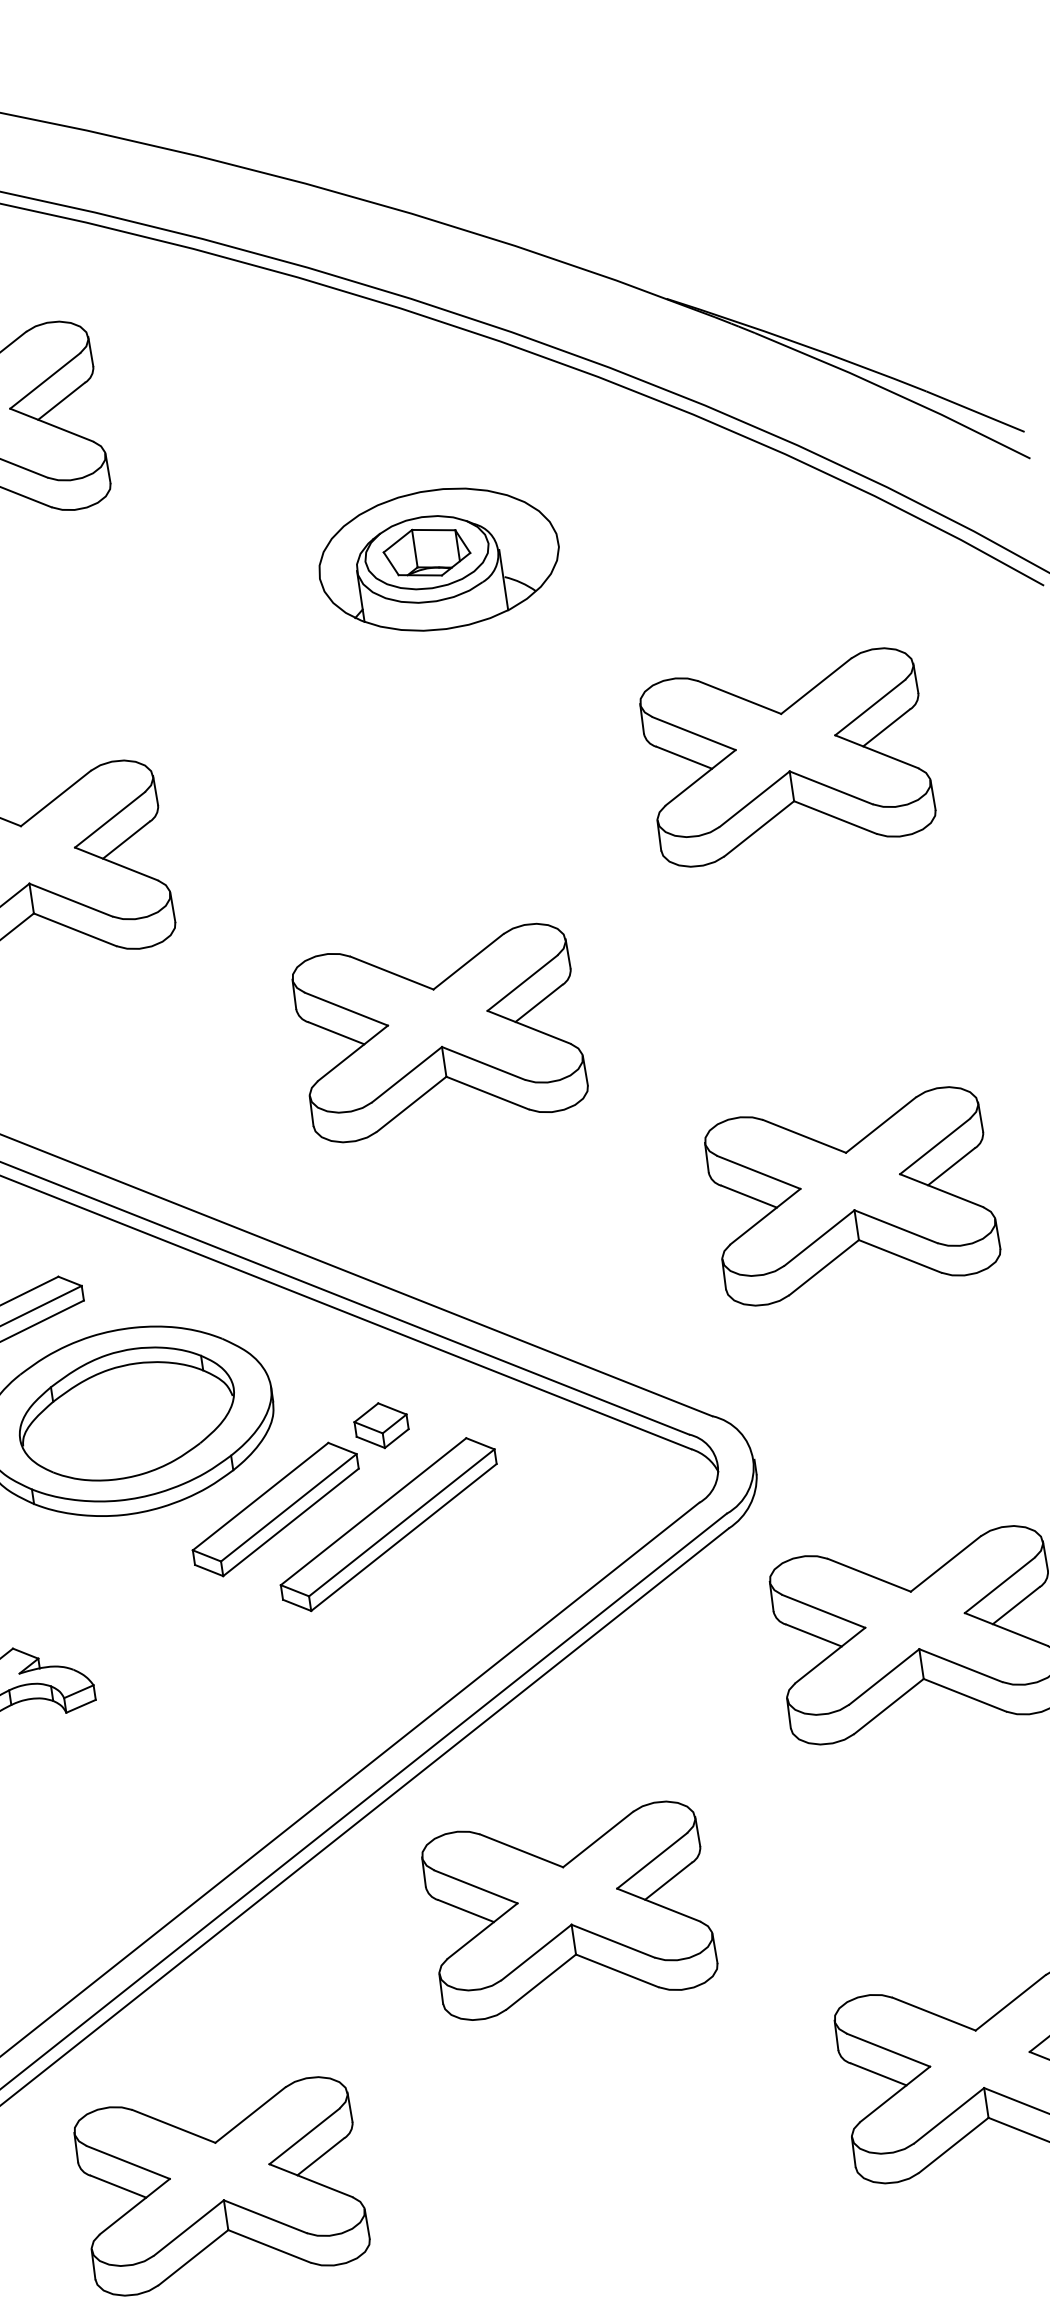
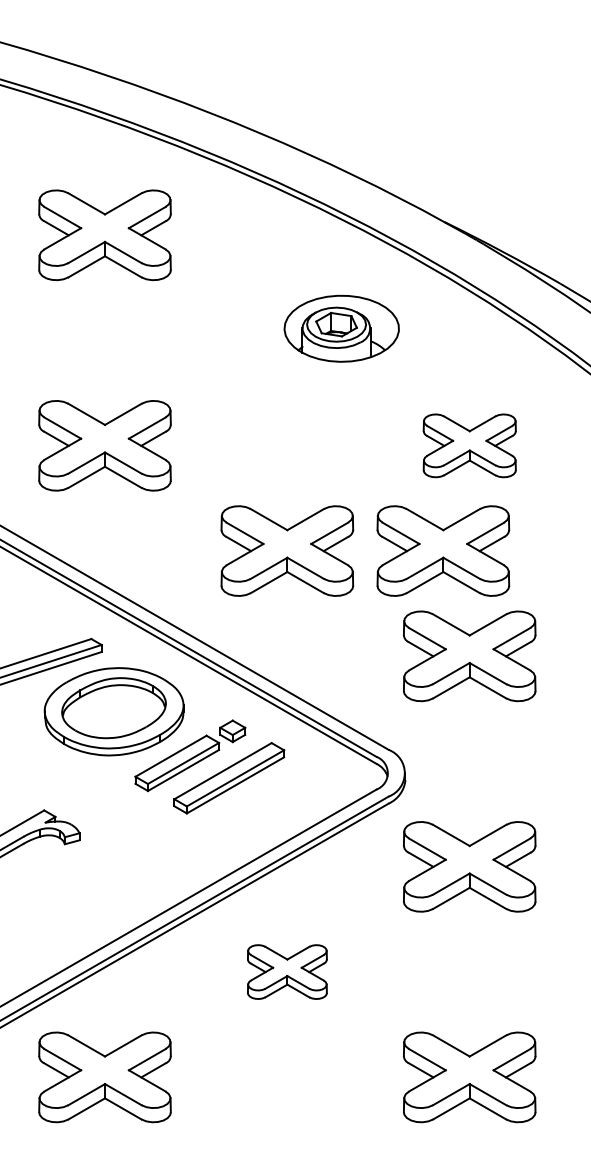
part: (438, 559) -> (341, 328), moved
part: (787, 756) -> (469, 445), size x0.7
part: (765, 983) -> (443, 550), added
part: (569, 1909) -> (287, 971), size x0.6

